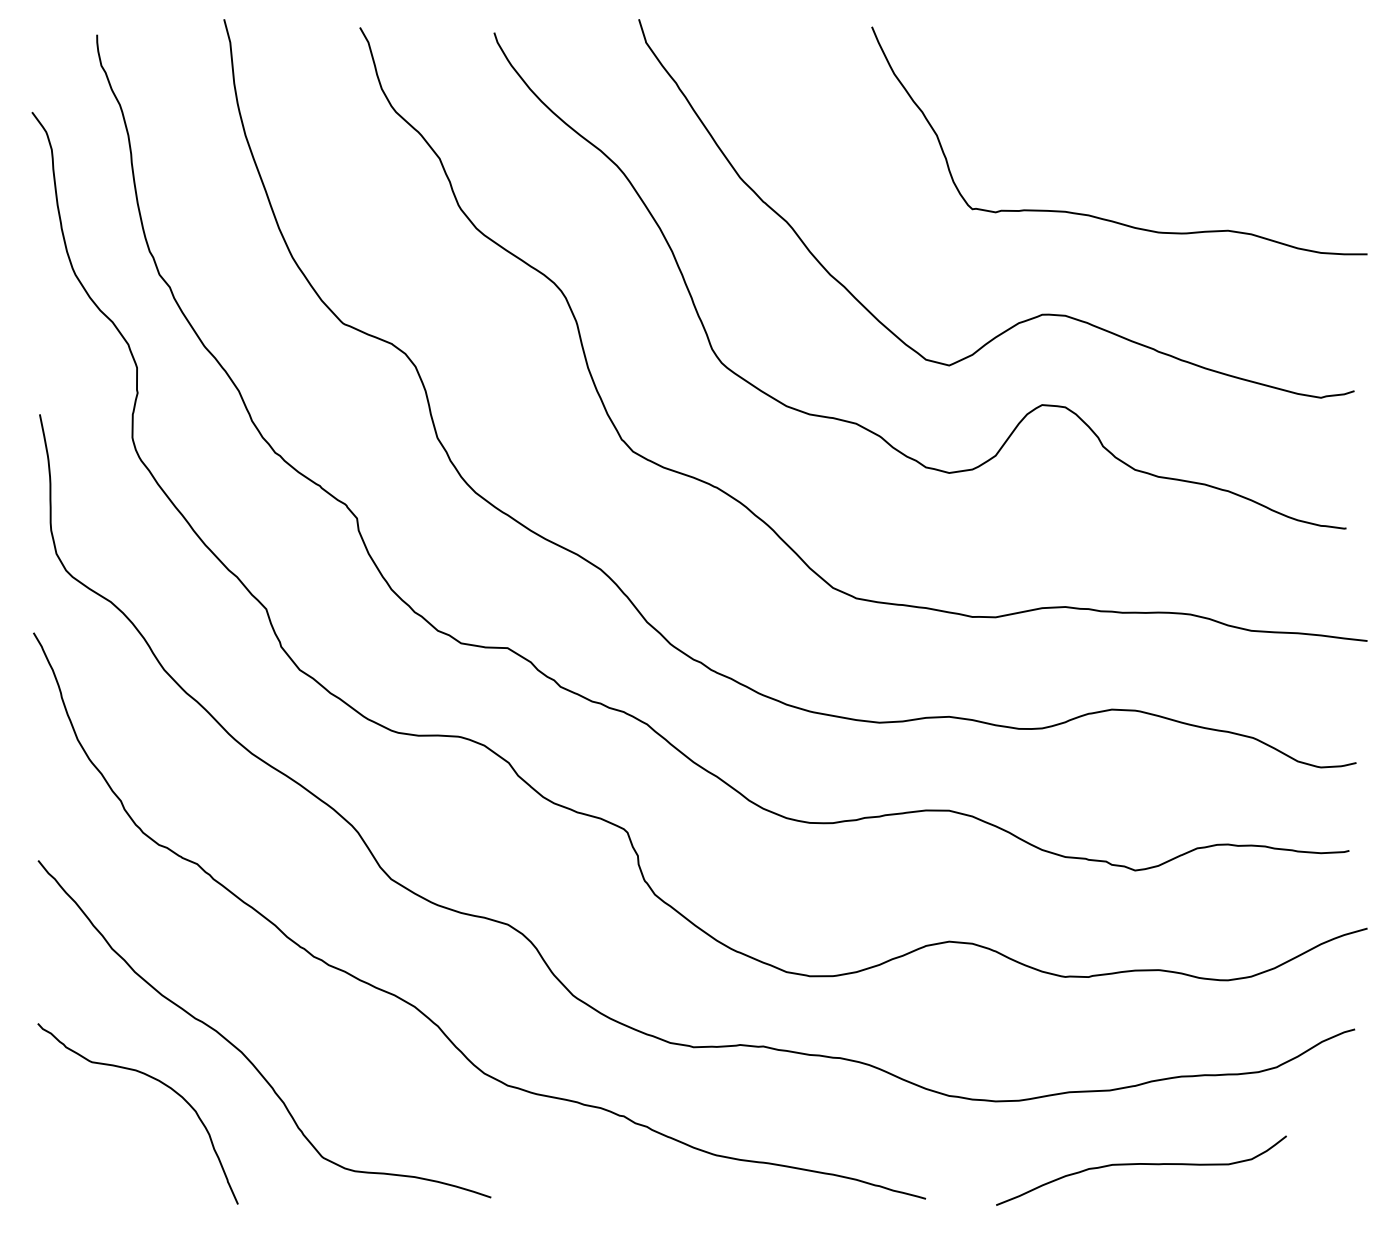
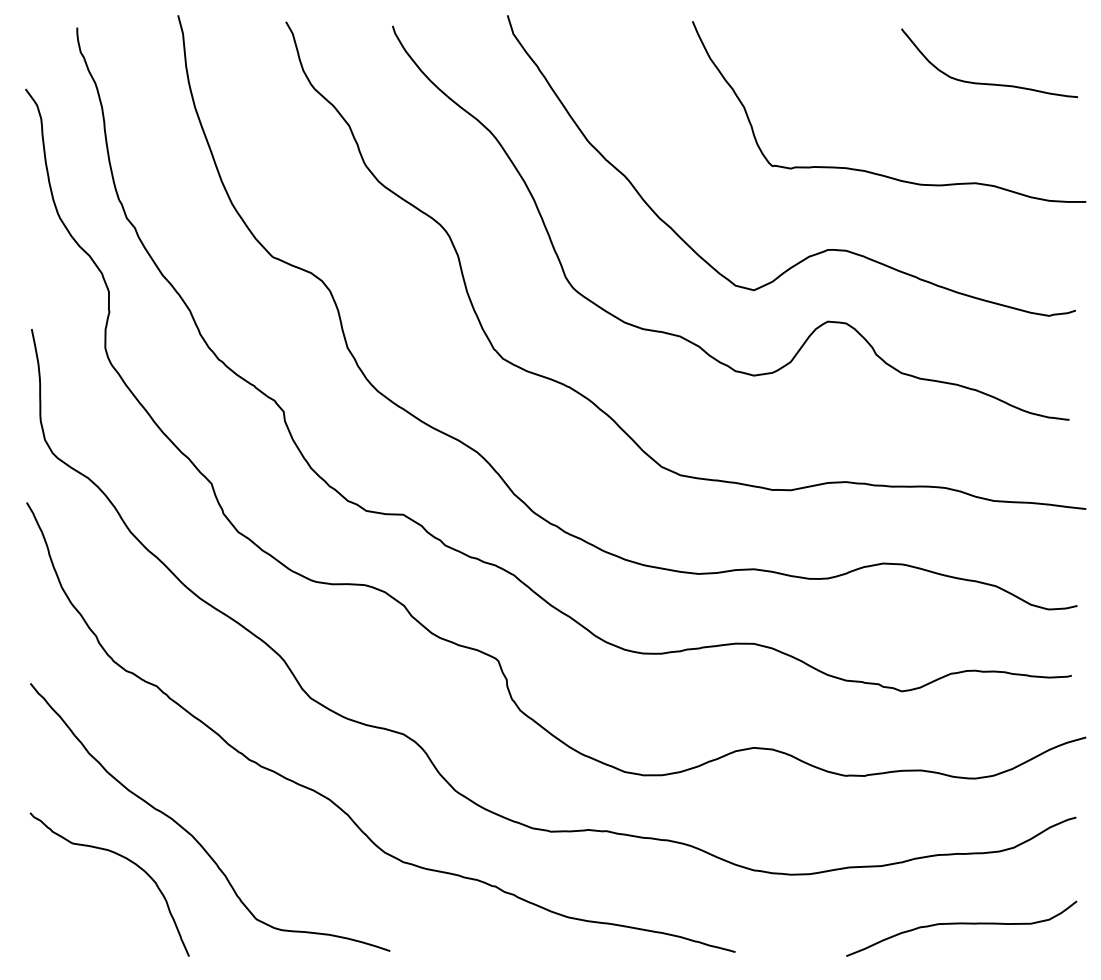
curve: (1245, 105) -> (989, 83), added
curve: (1141, 1165) -> (961, 924), moved

